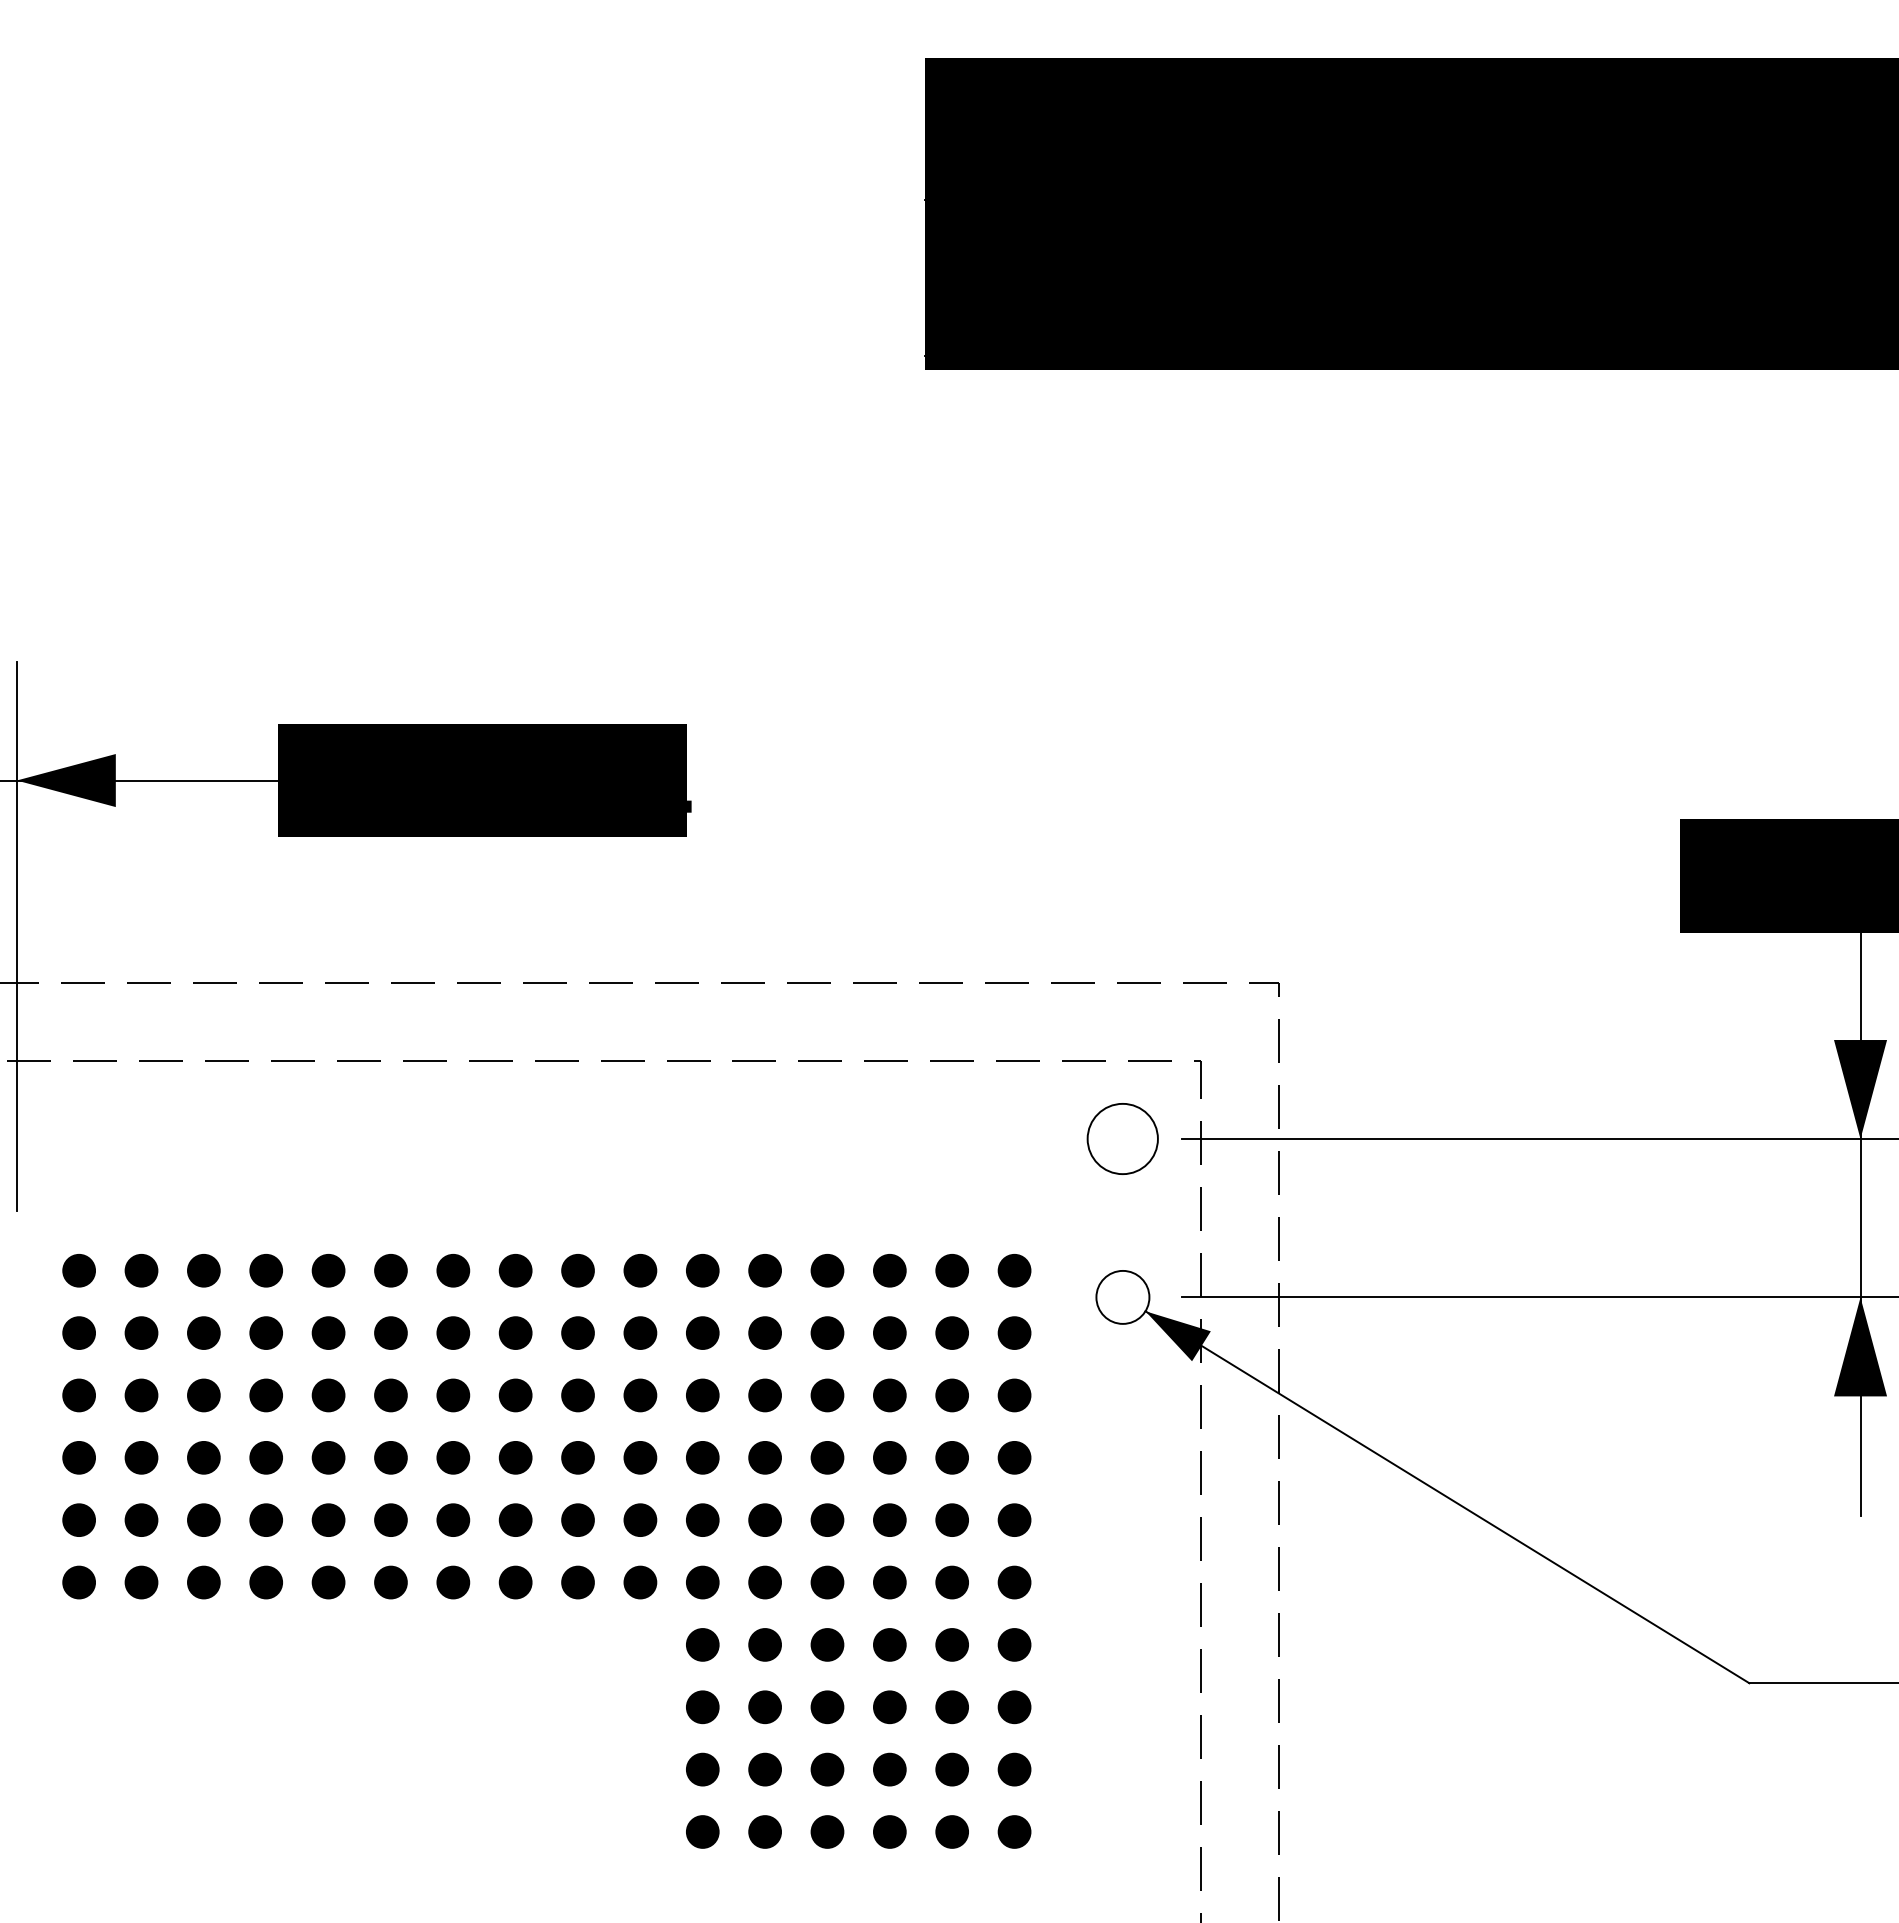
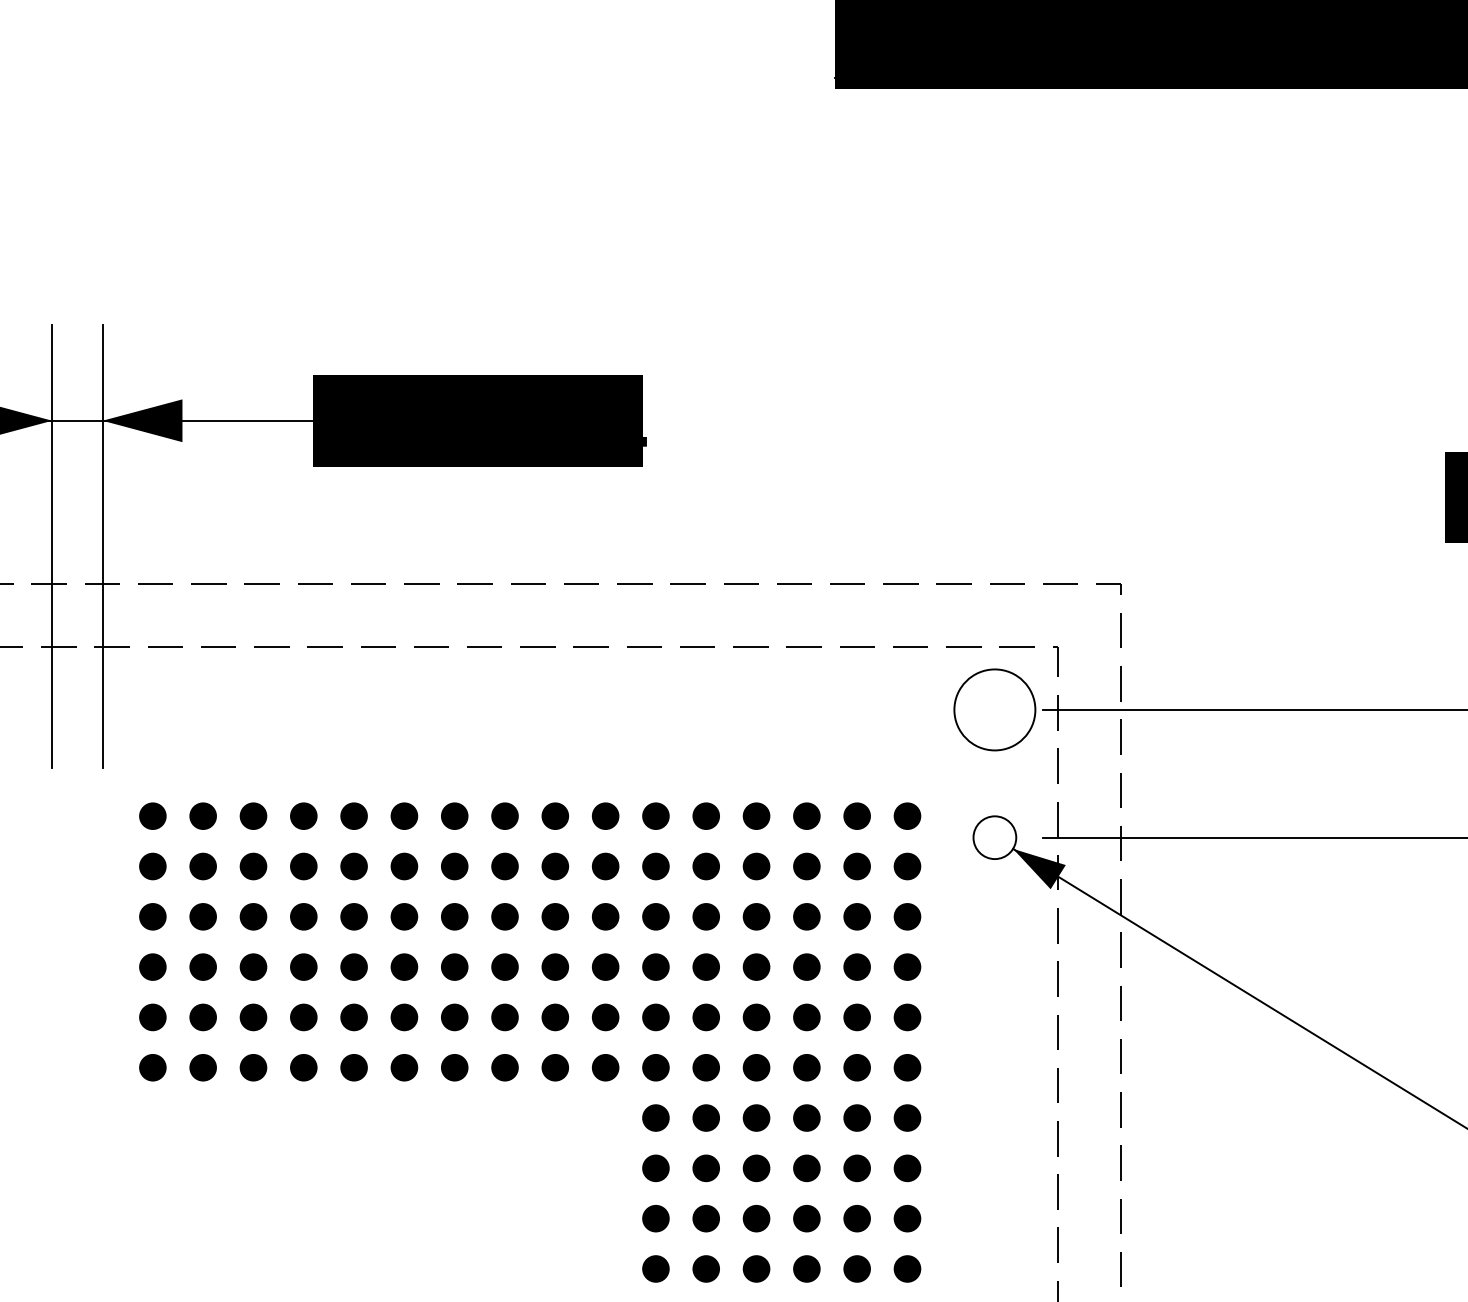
circle: (1122, 1138) -> (994, 709), size x1.43

